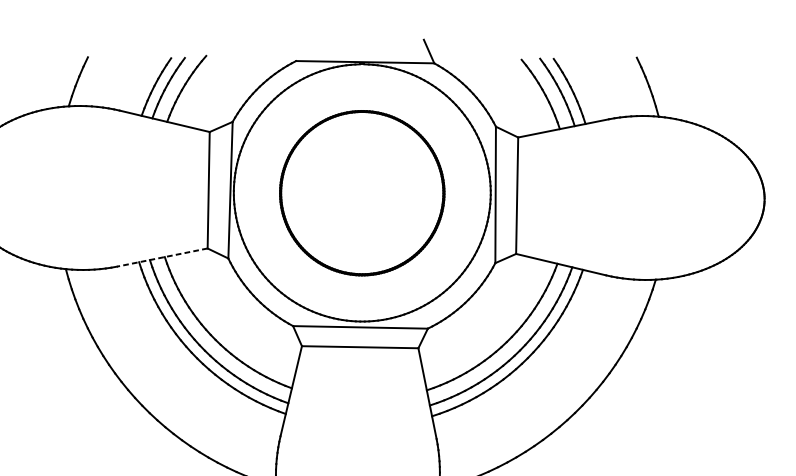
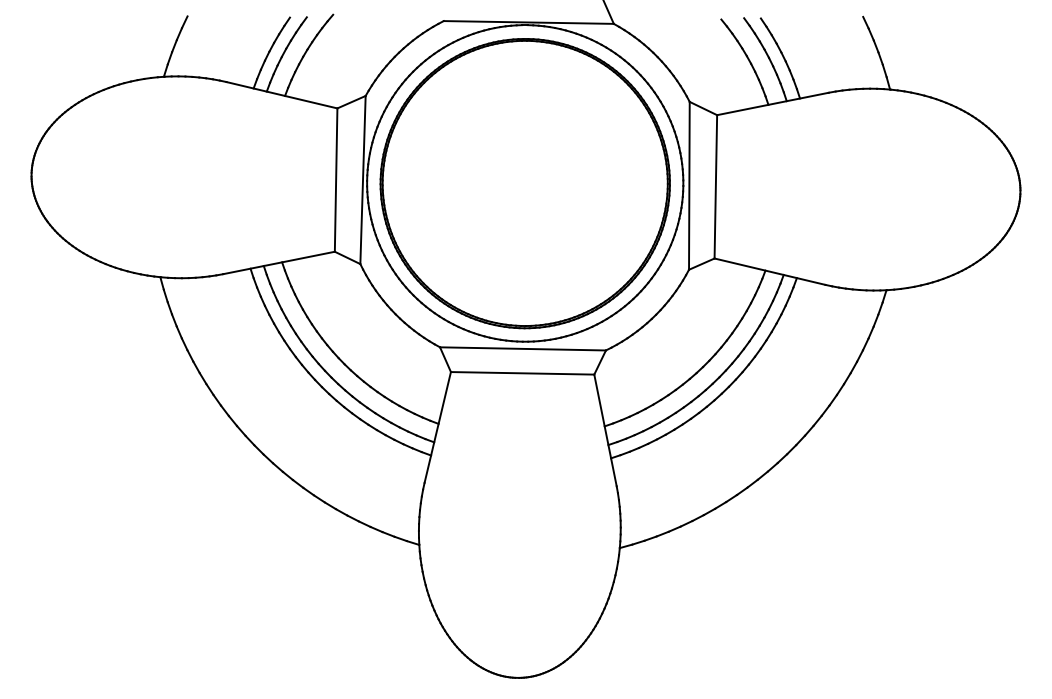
part: (361, 193) -> (524, 183), size x1.43
line: (161, 257) -> (278, 262), dashed -> solid

